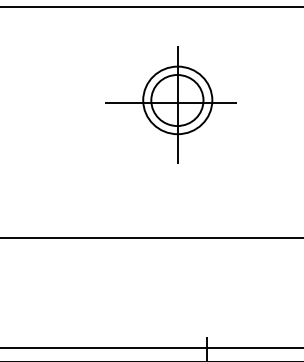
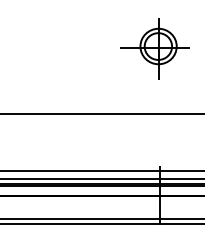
part: (169, 104) -> (154, 48), moved

